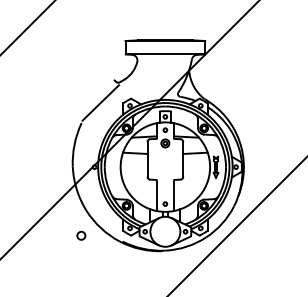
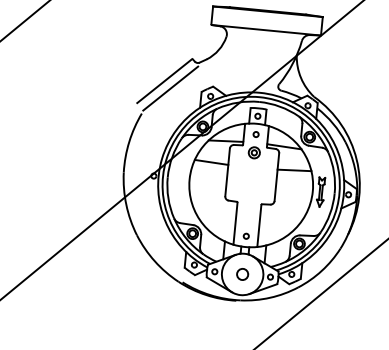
line: (95, 97) -> (164, 80), added
circle: (81, 235) -> (242, 274), moved

